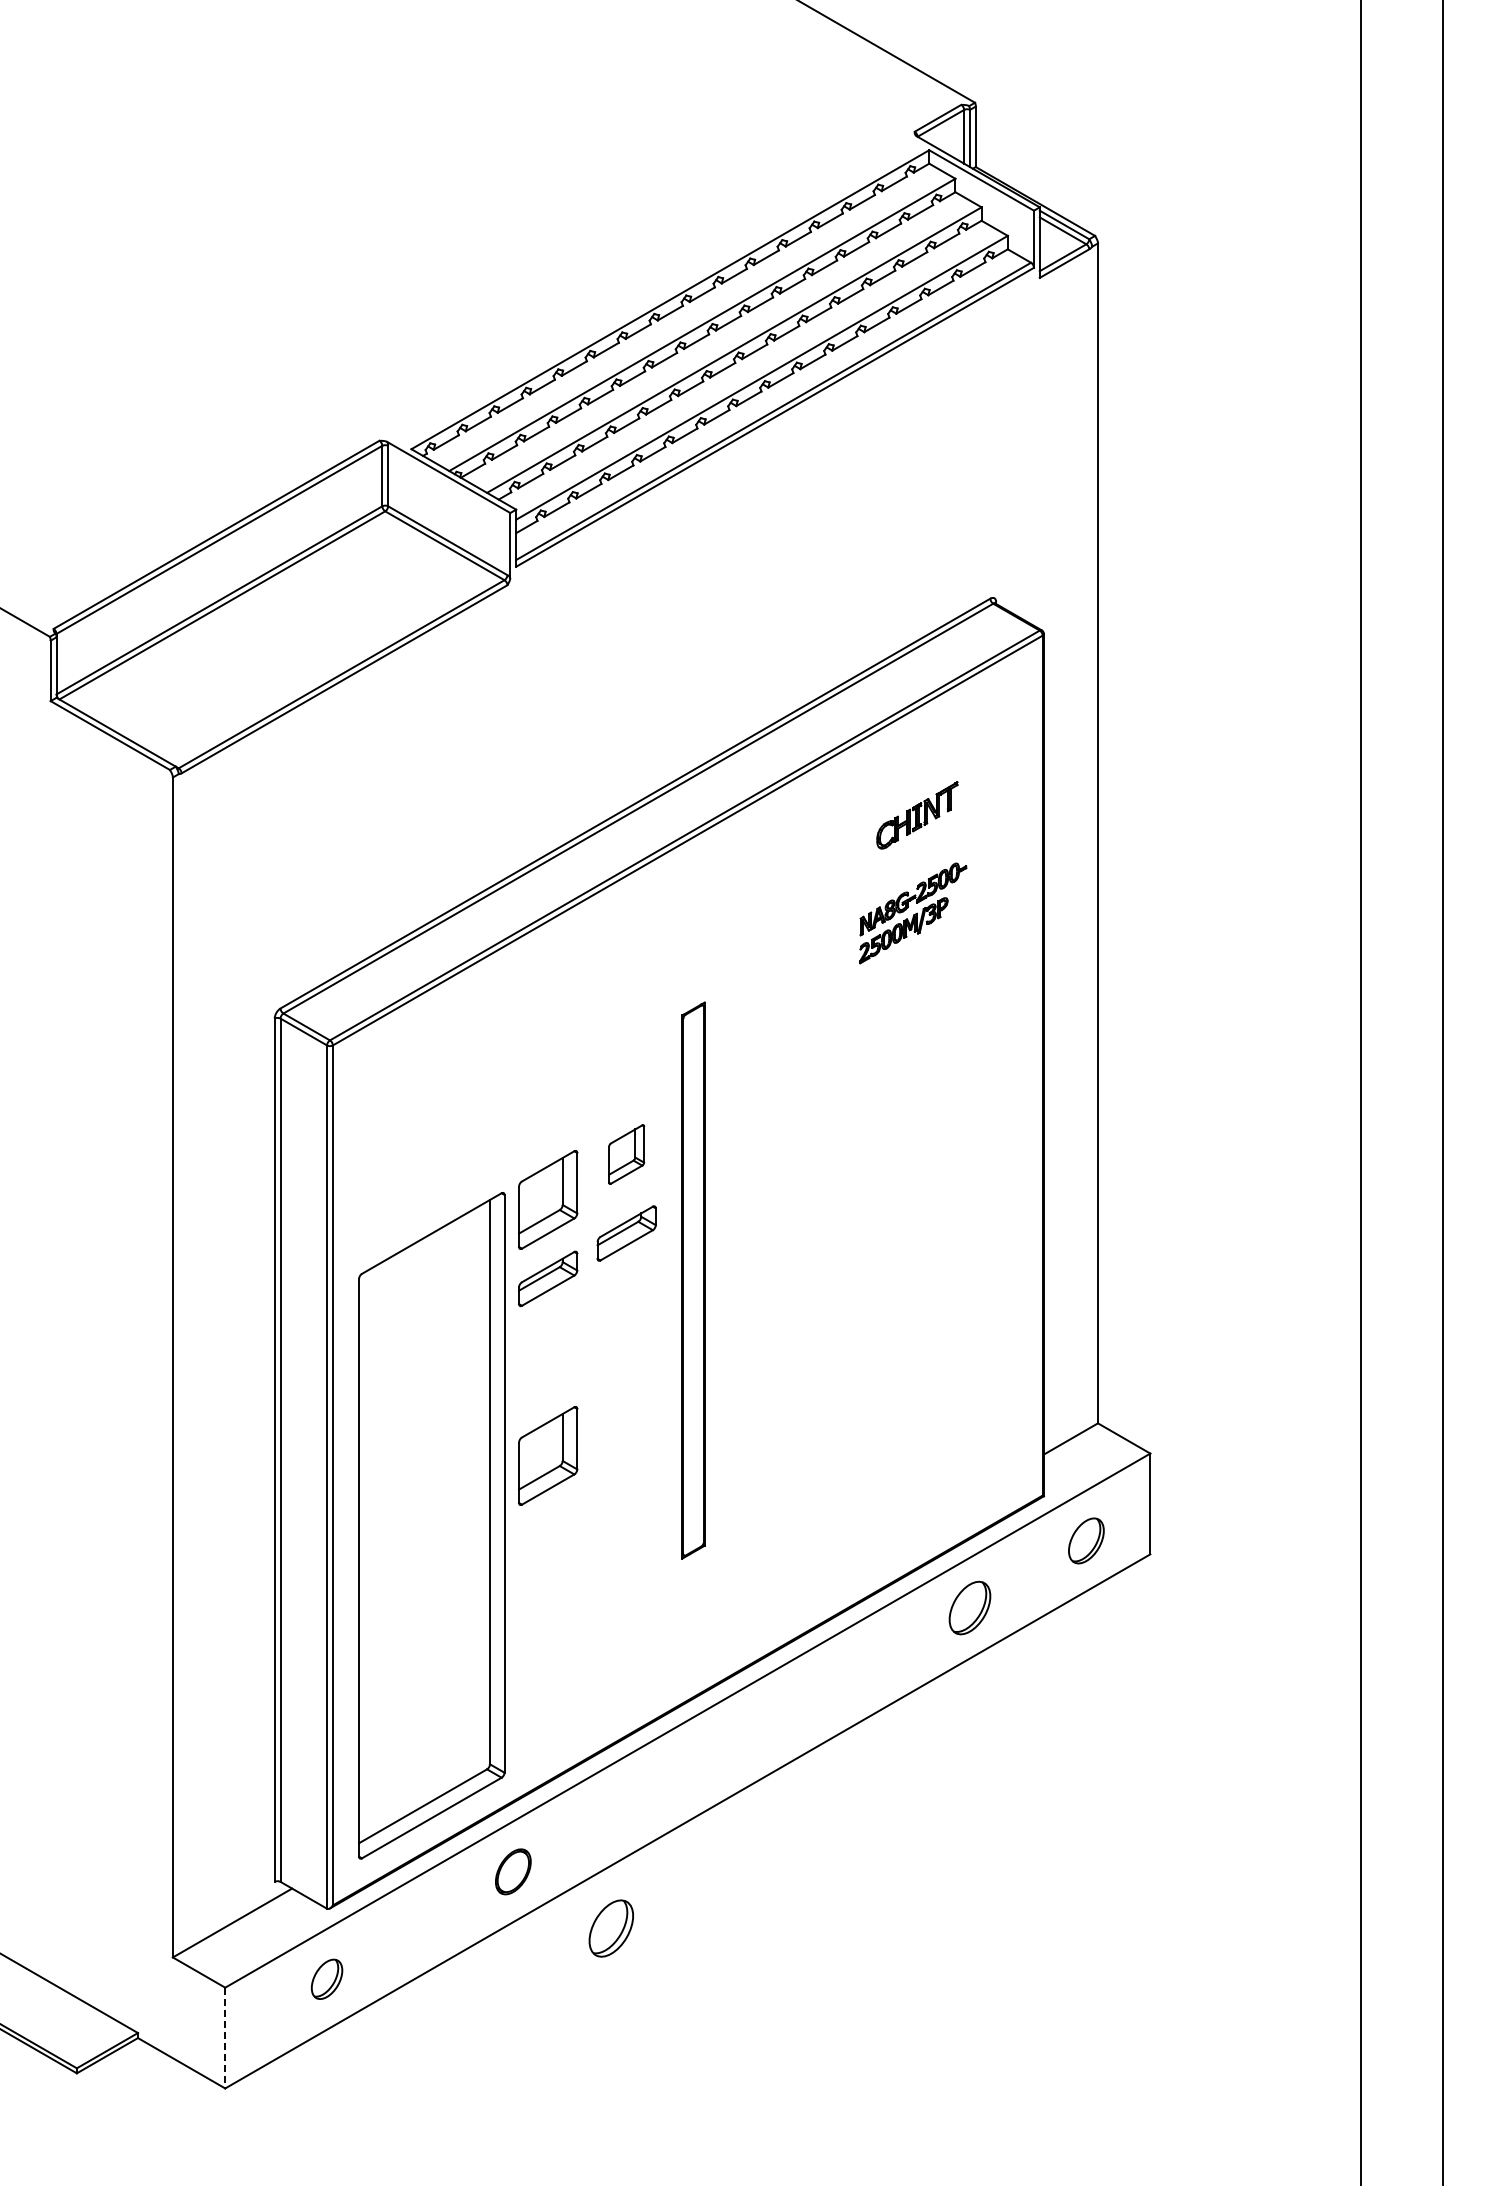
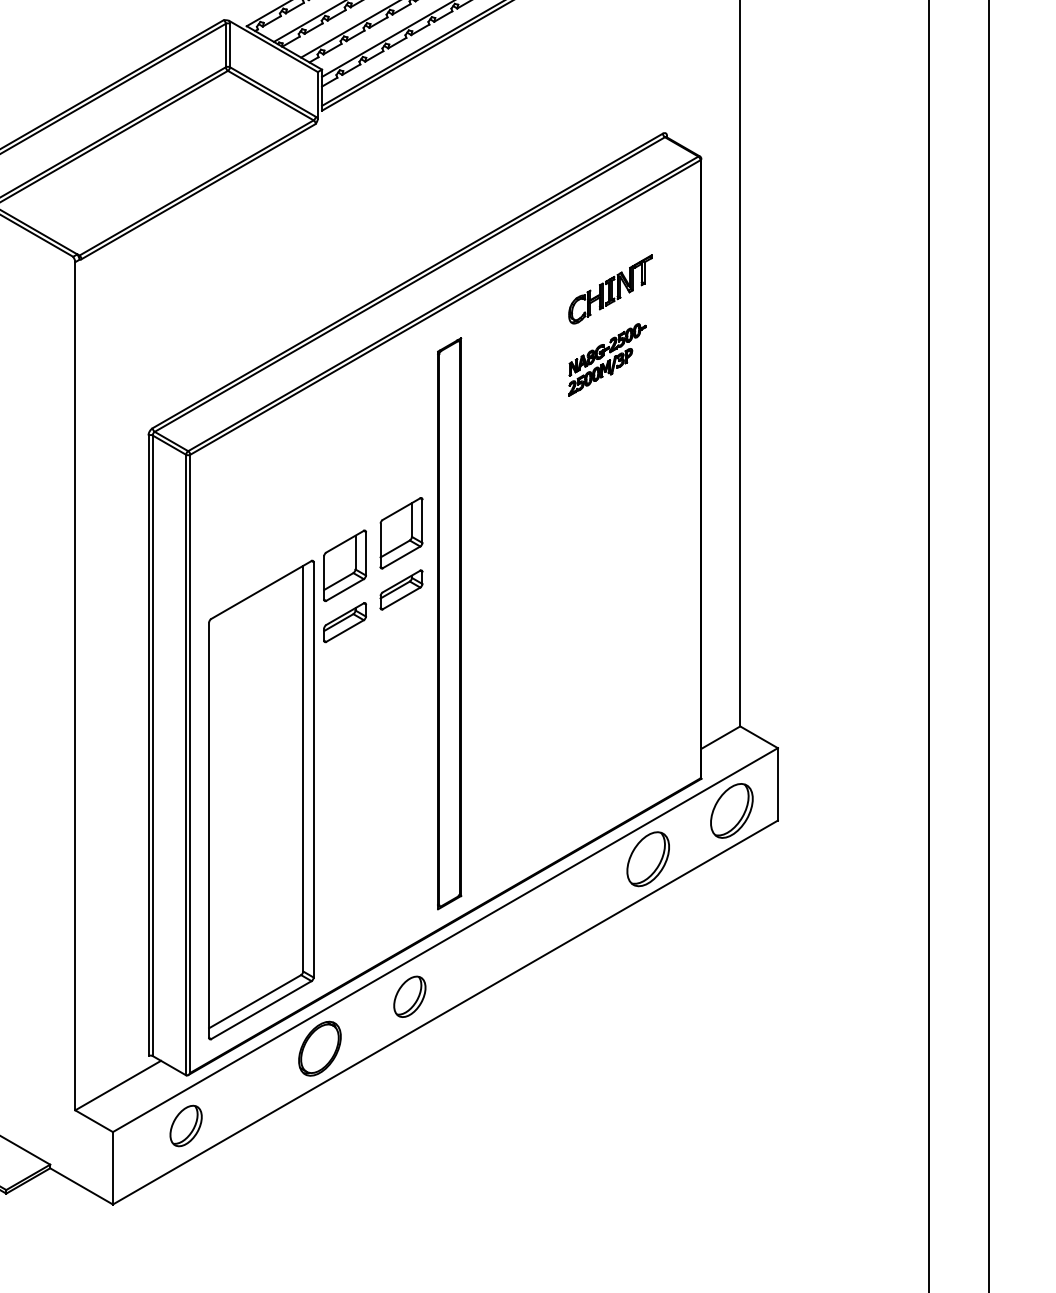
part: (917, 815) -> (610, 289), size x1.43
part: (626, 1154) -> (401, 533), size x1.67
part: (693, 1280) -> (449, 623), size x1.43
part: (548, 1455) -> (345, 749), removed
part: (1086, 1540) -> (732, 810), size x1.67
part: (969, 1607) -> (647, 858), size x1.43
part: (513, 1871) -> (320, 1048), size x1.67
part: (610, 1928) -> (409, 996), moved
part: (326, 1979) -> (185, 1126), size x1.43
line: (225, 2038) -> (113, 1168), dashed -> solid

